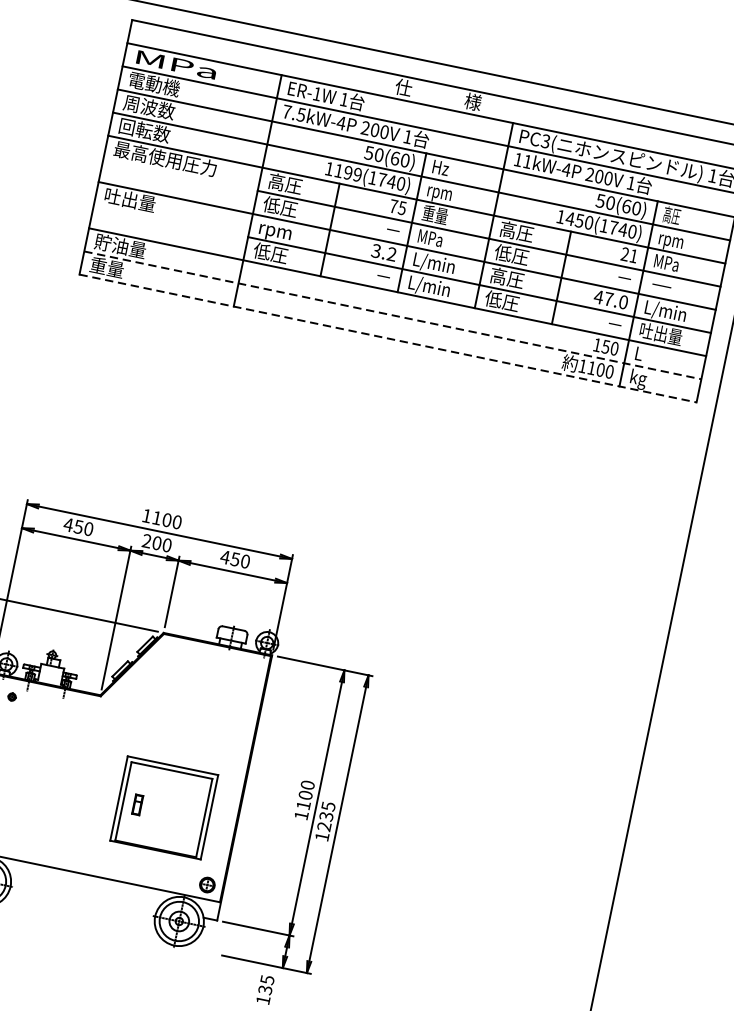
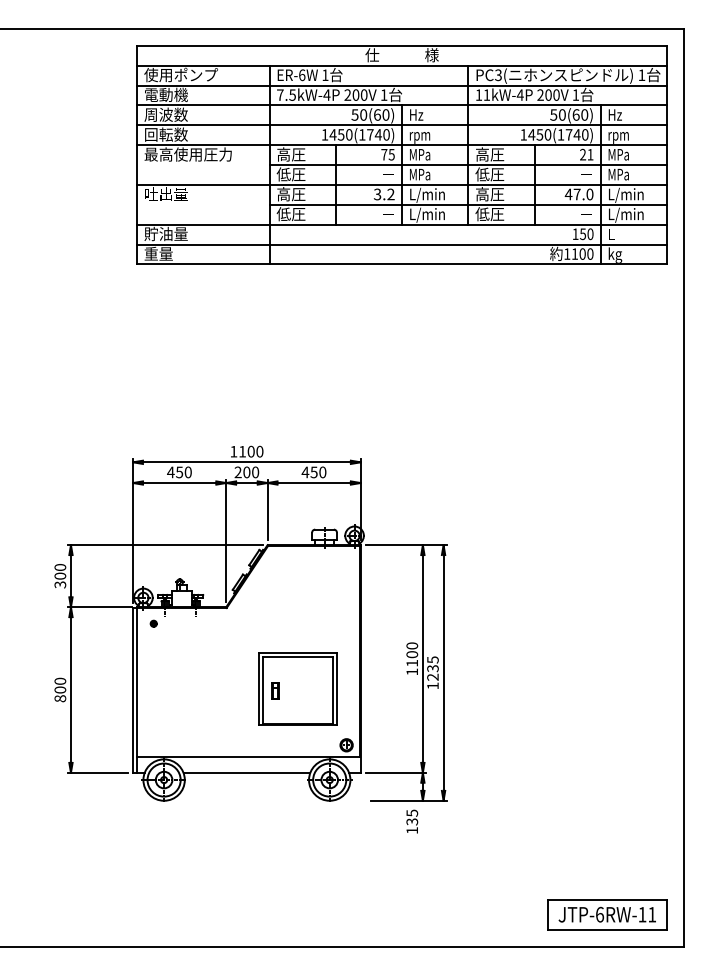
text: (175, 63) -> (180, 74), MPa -> 使用ポンプ
text: (317, 94) -> (302, 75), ER-1W -> ER-6W
text: (347, 172) -> (340, 134), 1199(1740) -> 1450(1740)
text: (434, 214) -> (419, 154), 重量 -> MPa
text: (671, 215) -> (614, 114), 高圧 -> Hz
text: (275, 231) -> (291, 195), rpm -> 高圧
text: (661, 285) -> (618, 174), － -> MPa
line: (393, 315) -> (402, 244), dashed -> solid
text: (660, 334) -> (625, 214), 吐出量 -> L/min
line: (388, 338) -> (402, 264), dashed -> solid
line: (84, 892) -> (246, 772), added

